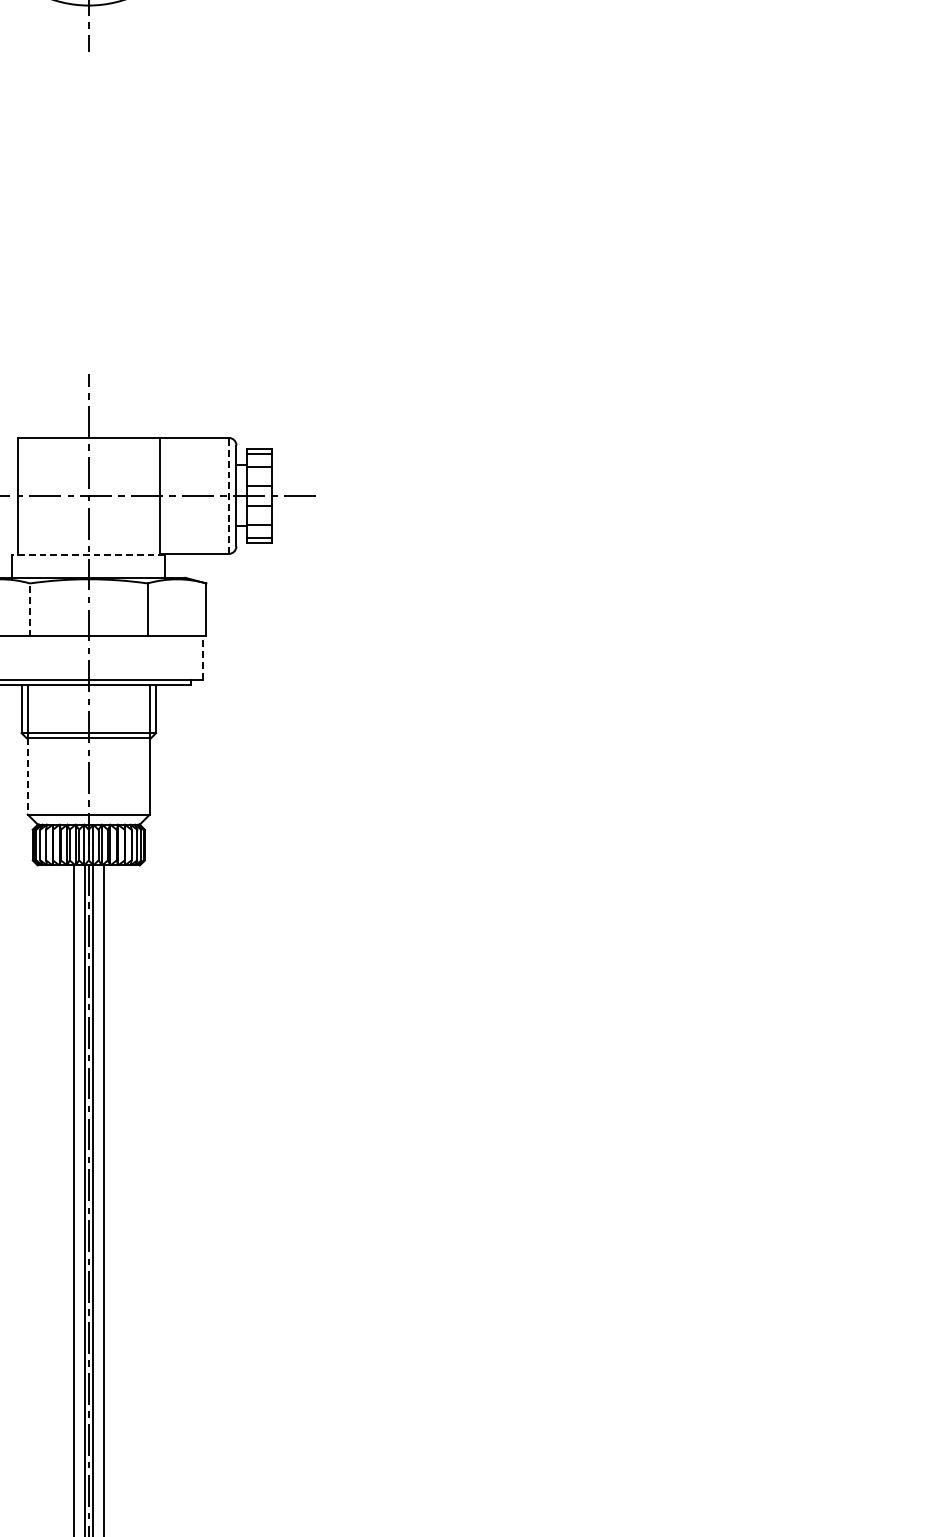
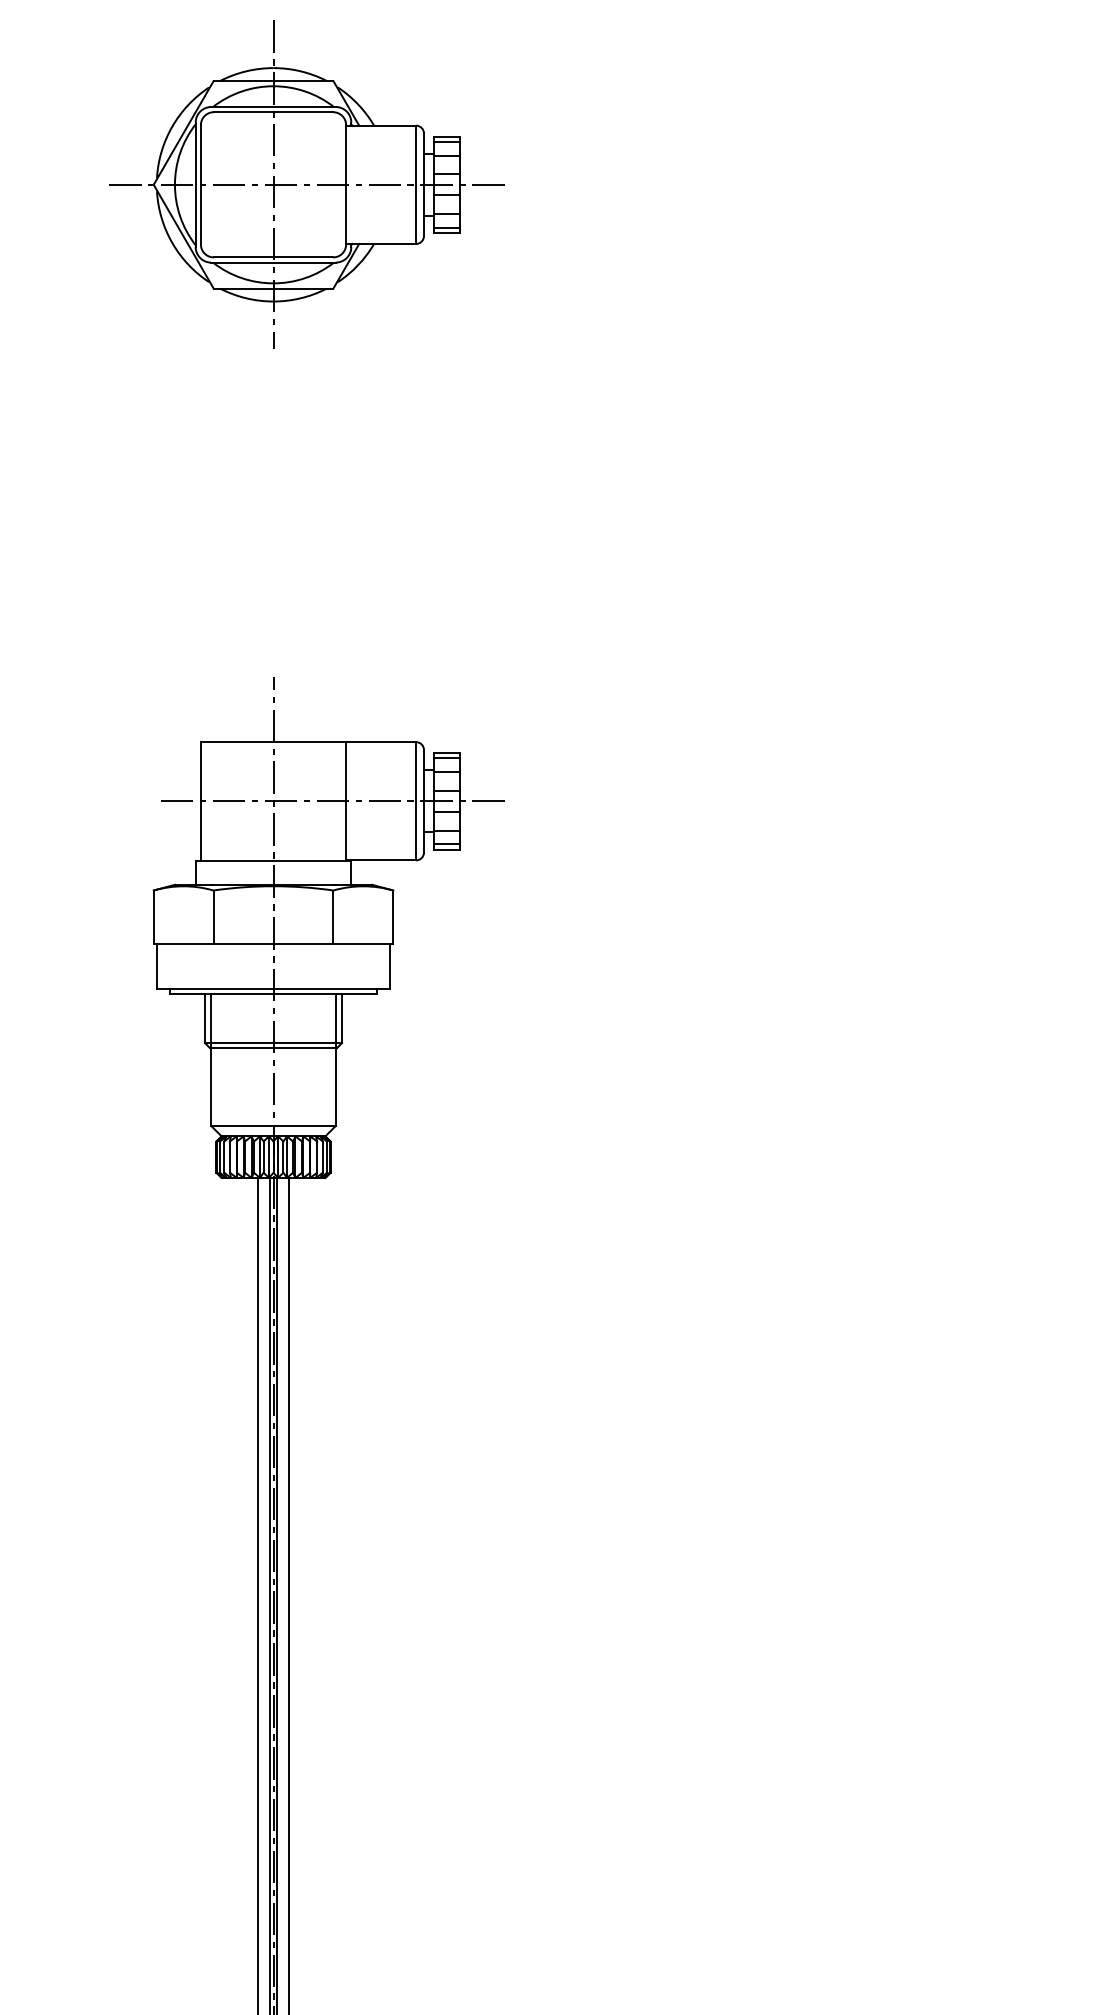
line: (229, 495) -> (416, 800), dashed -> solid
line: (88, 555) -> (273, 861), dashed -> solid
line: (29, 609) -> (213, 917), dashed -> solid
line: (203, 658) -> (390, 966), dashed -> solid
line: (27, 776) -> (211, 1087), dashed -> solid

